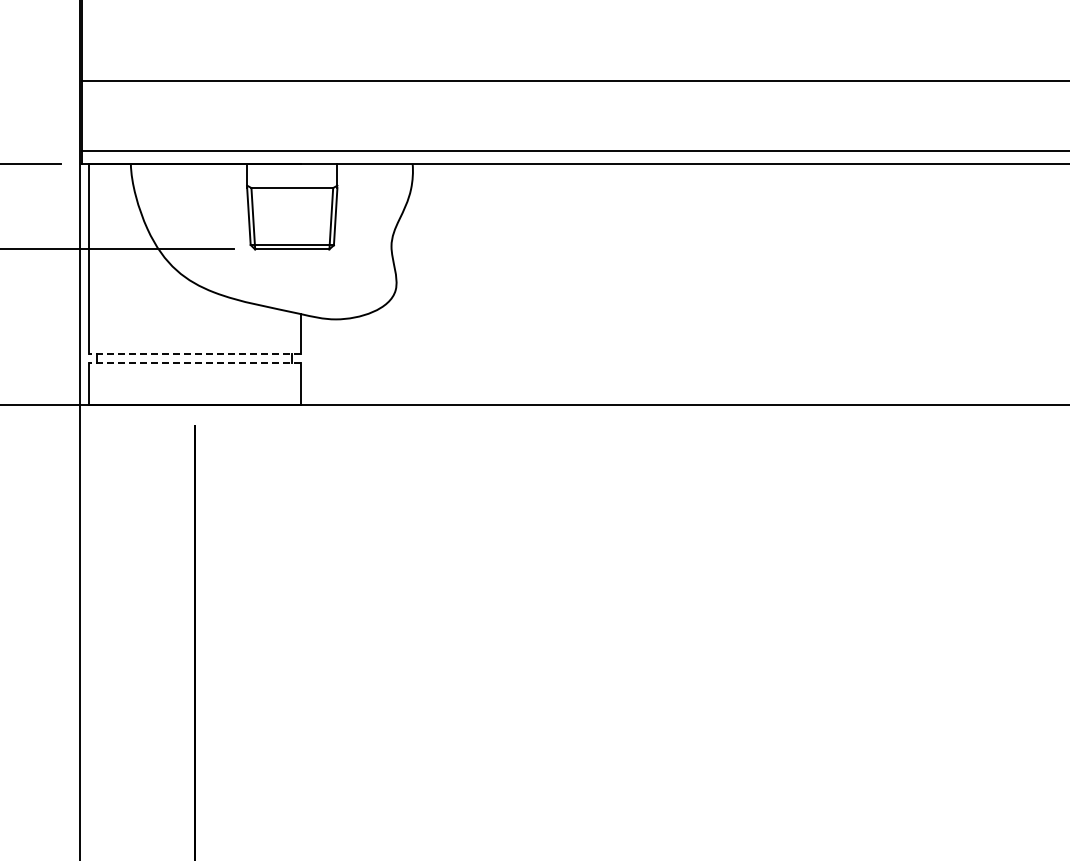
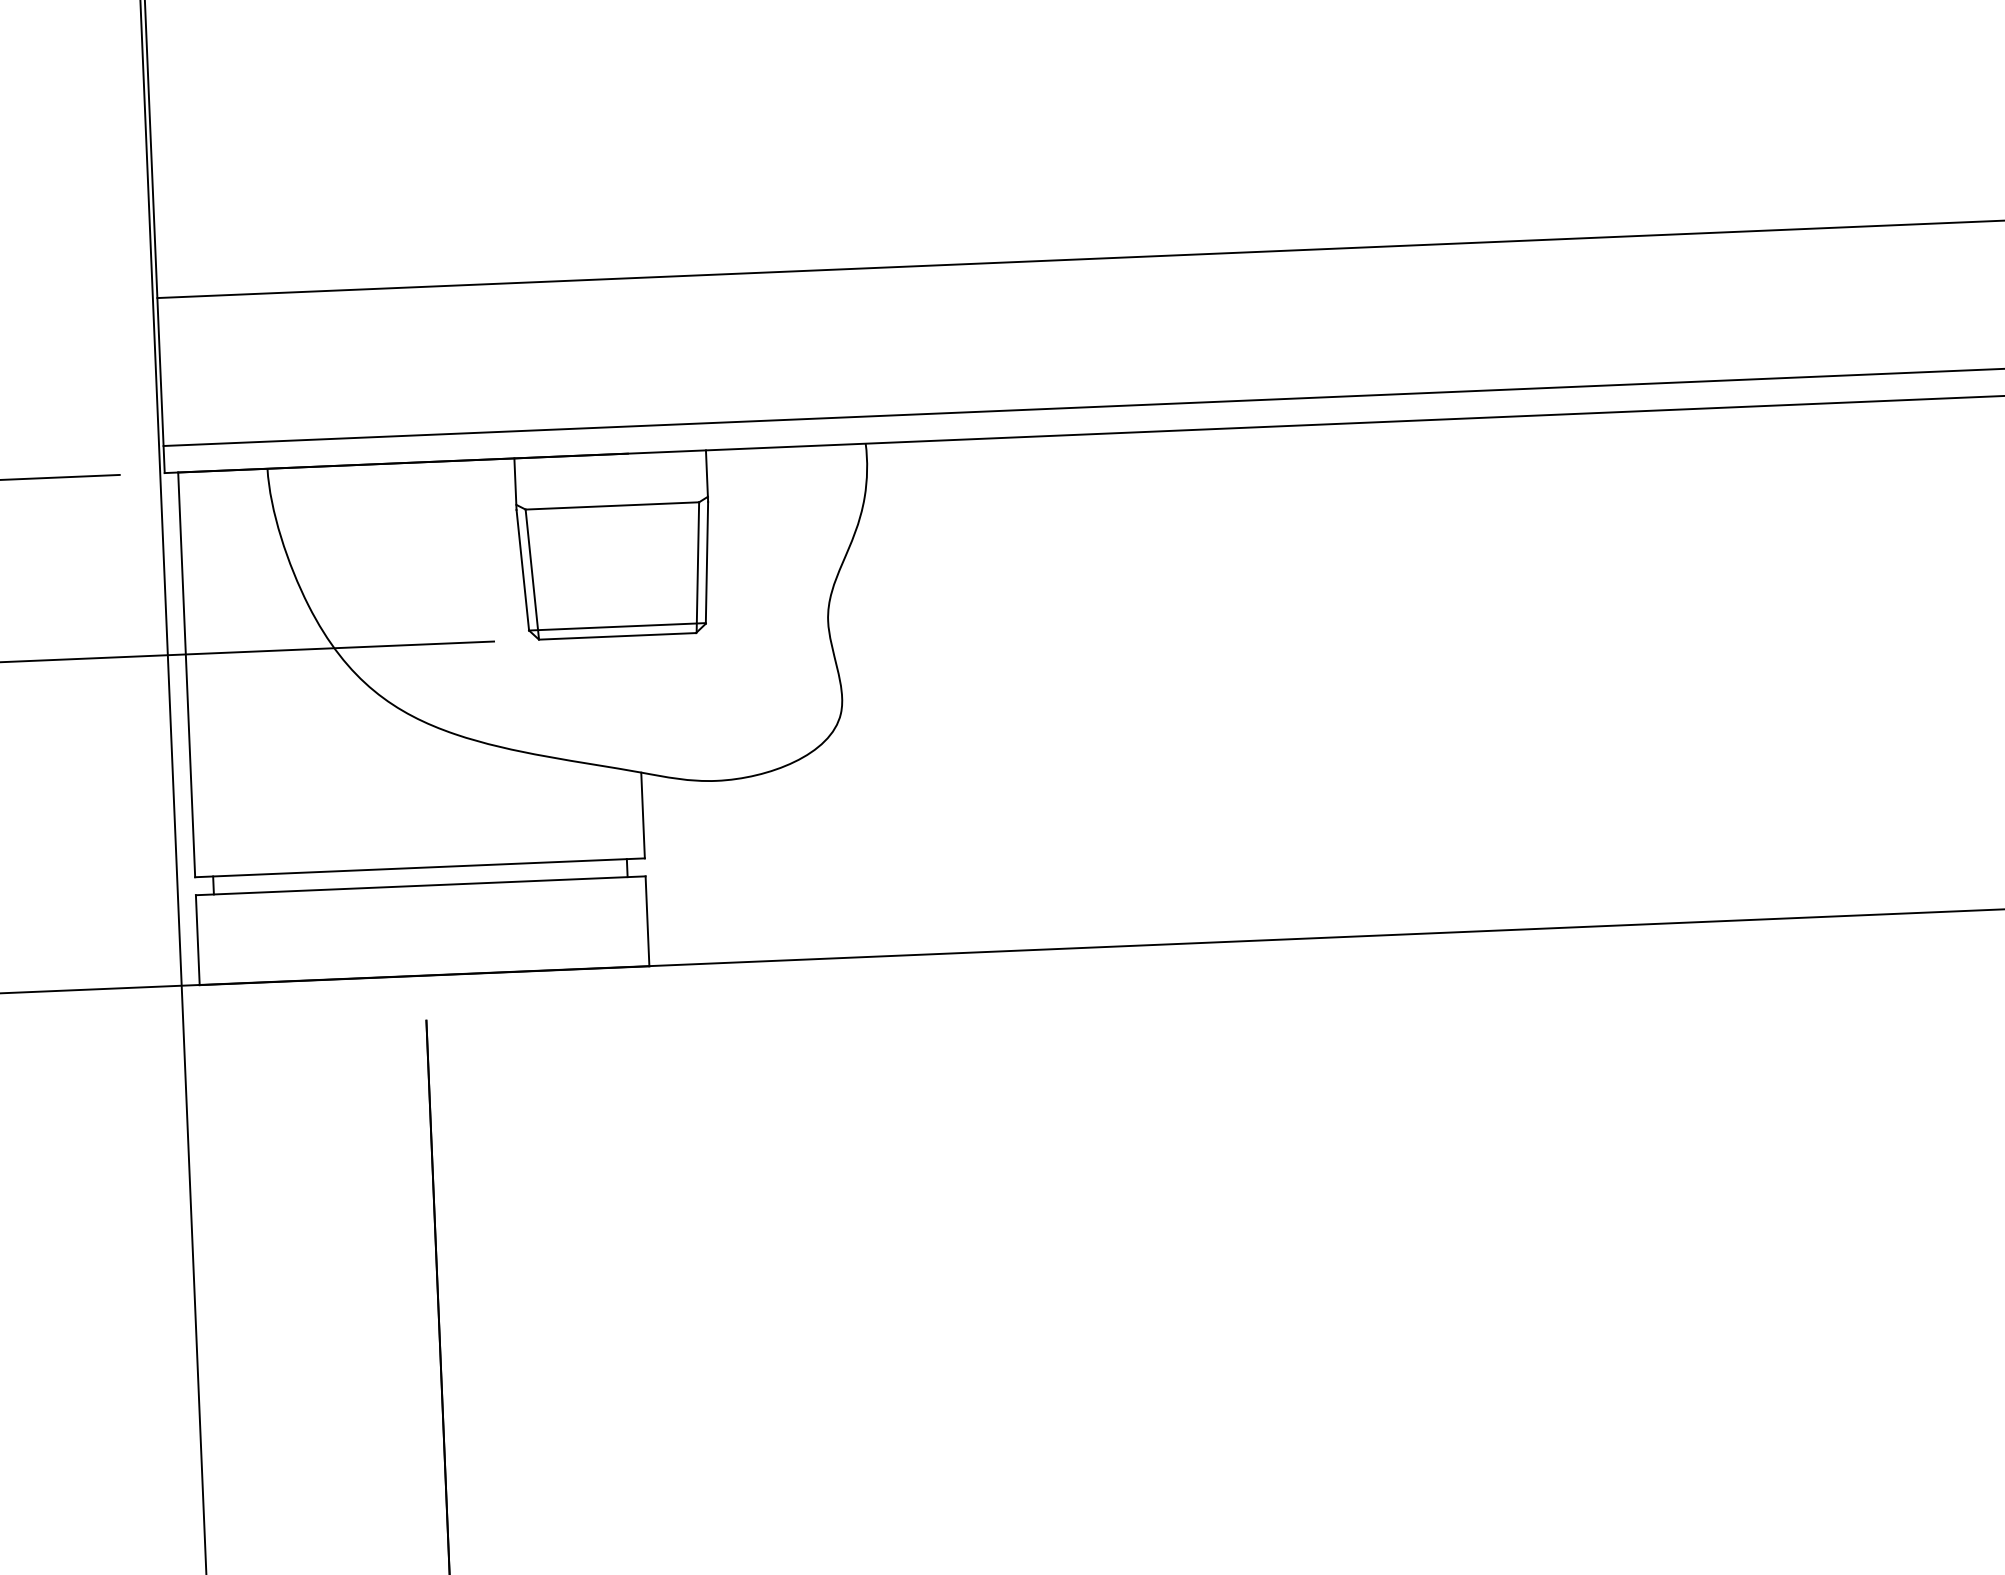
line: (194, 354) -> (419, 867), dashed -> solid
line: (194, 362) -> (420, 884), dashed -> solid

